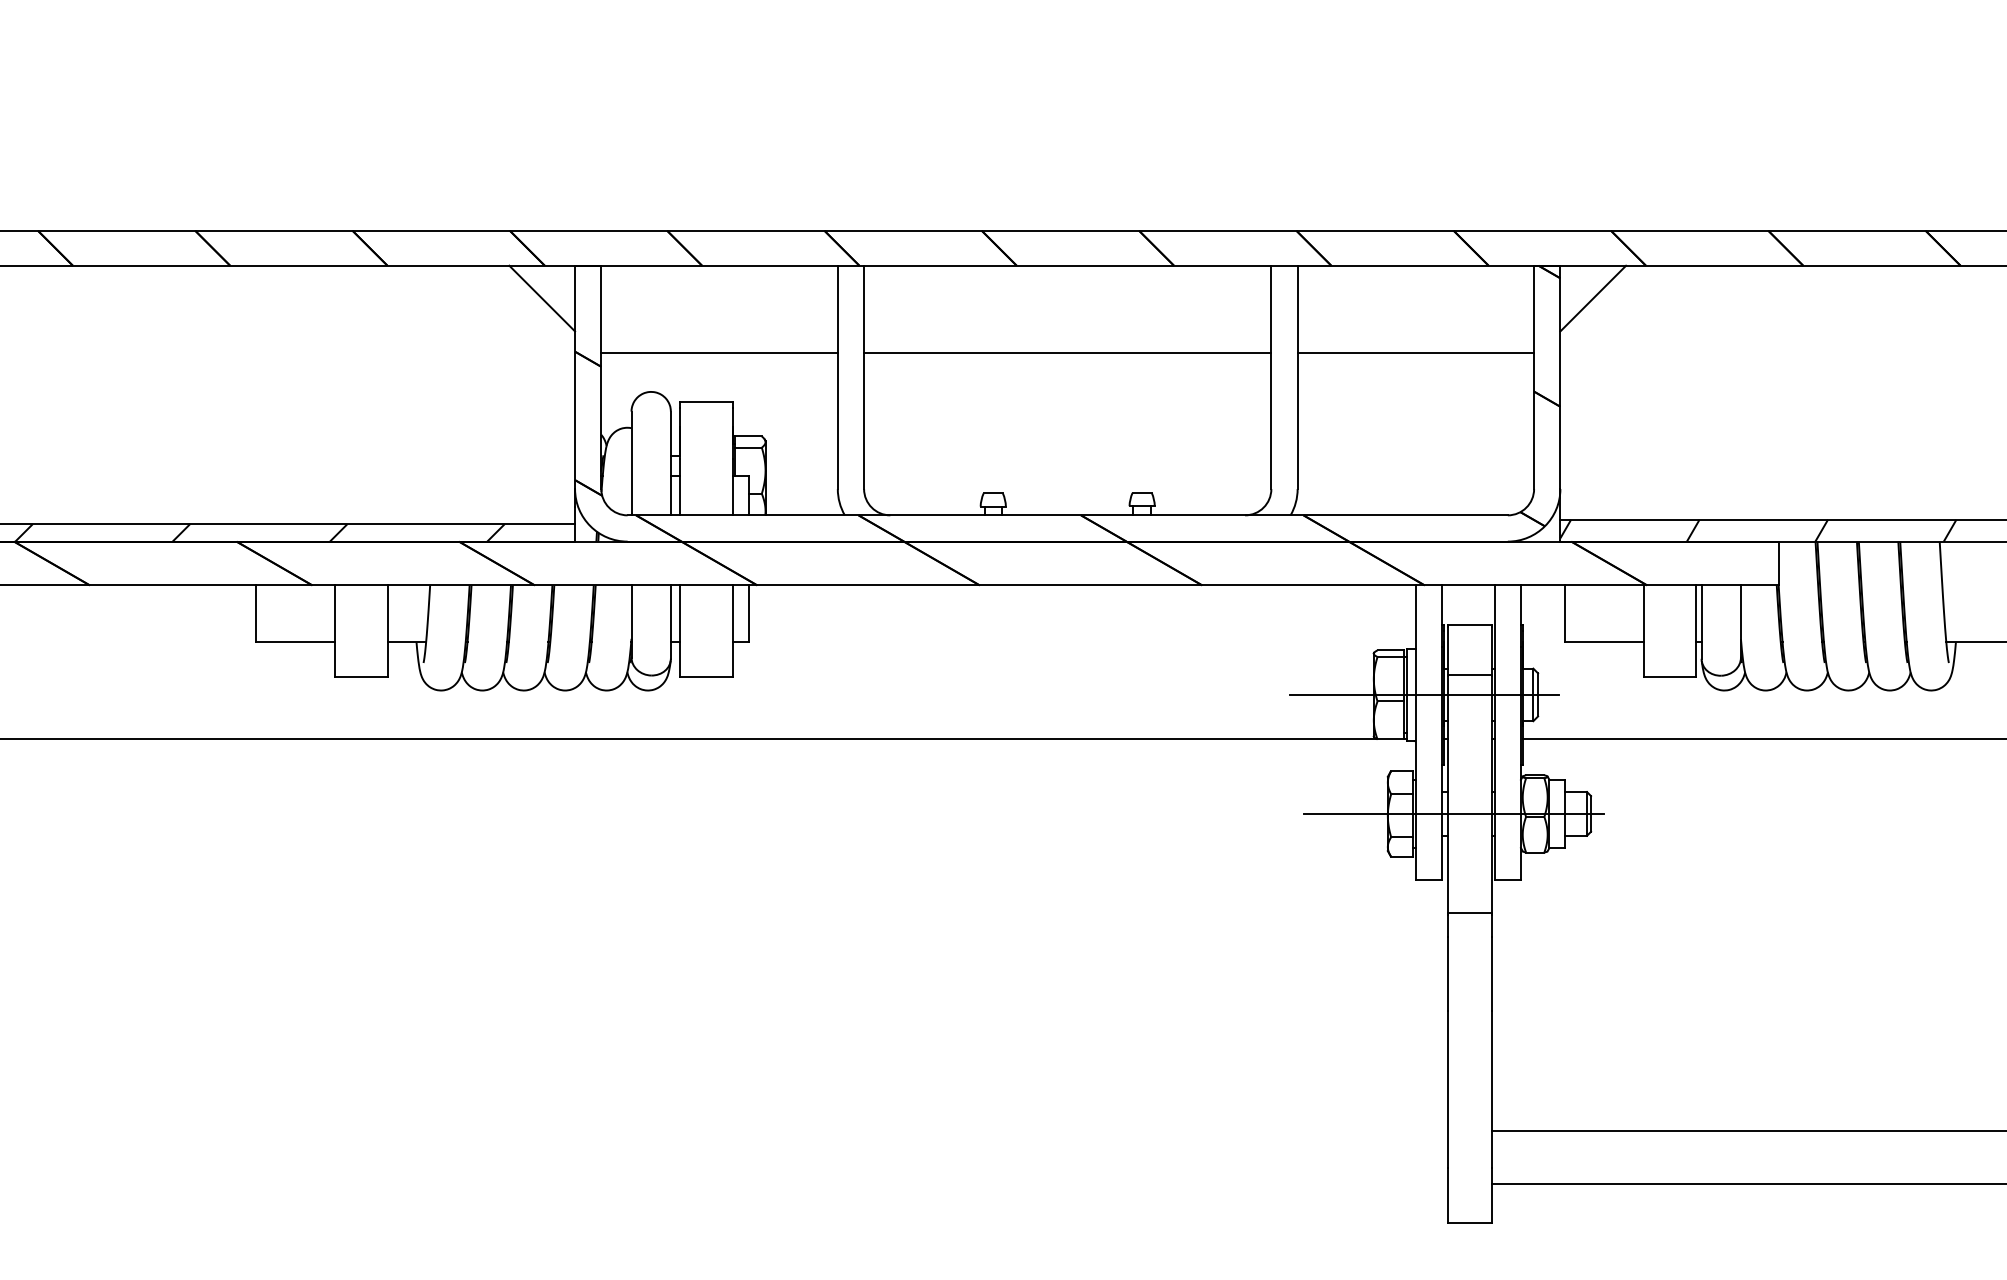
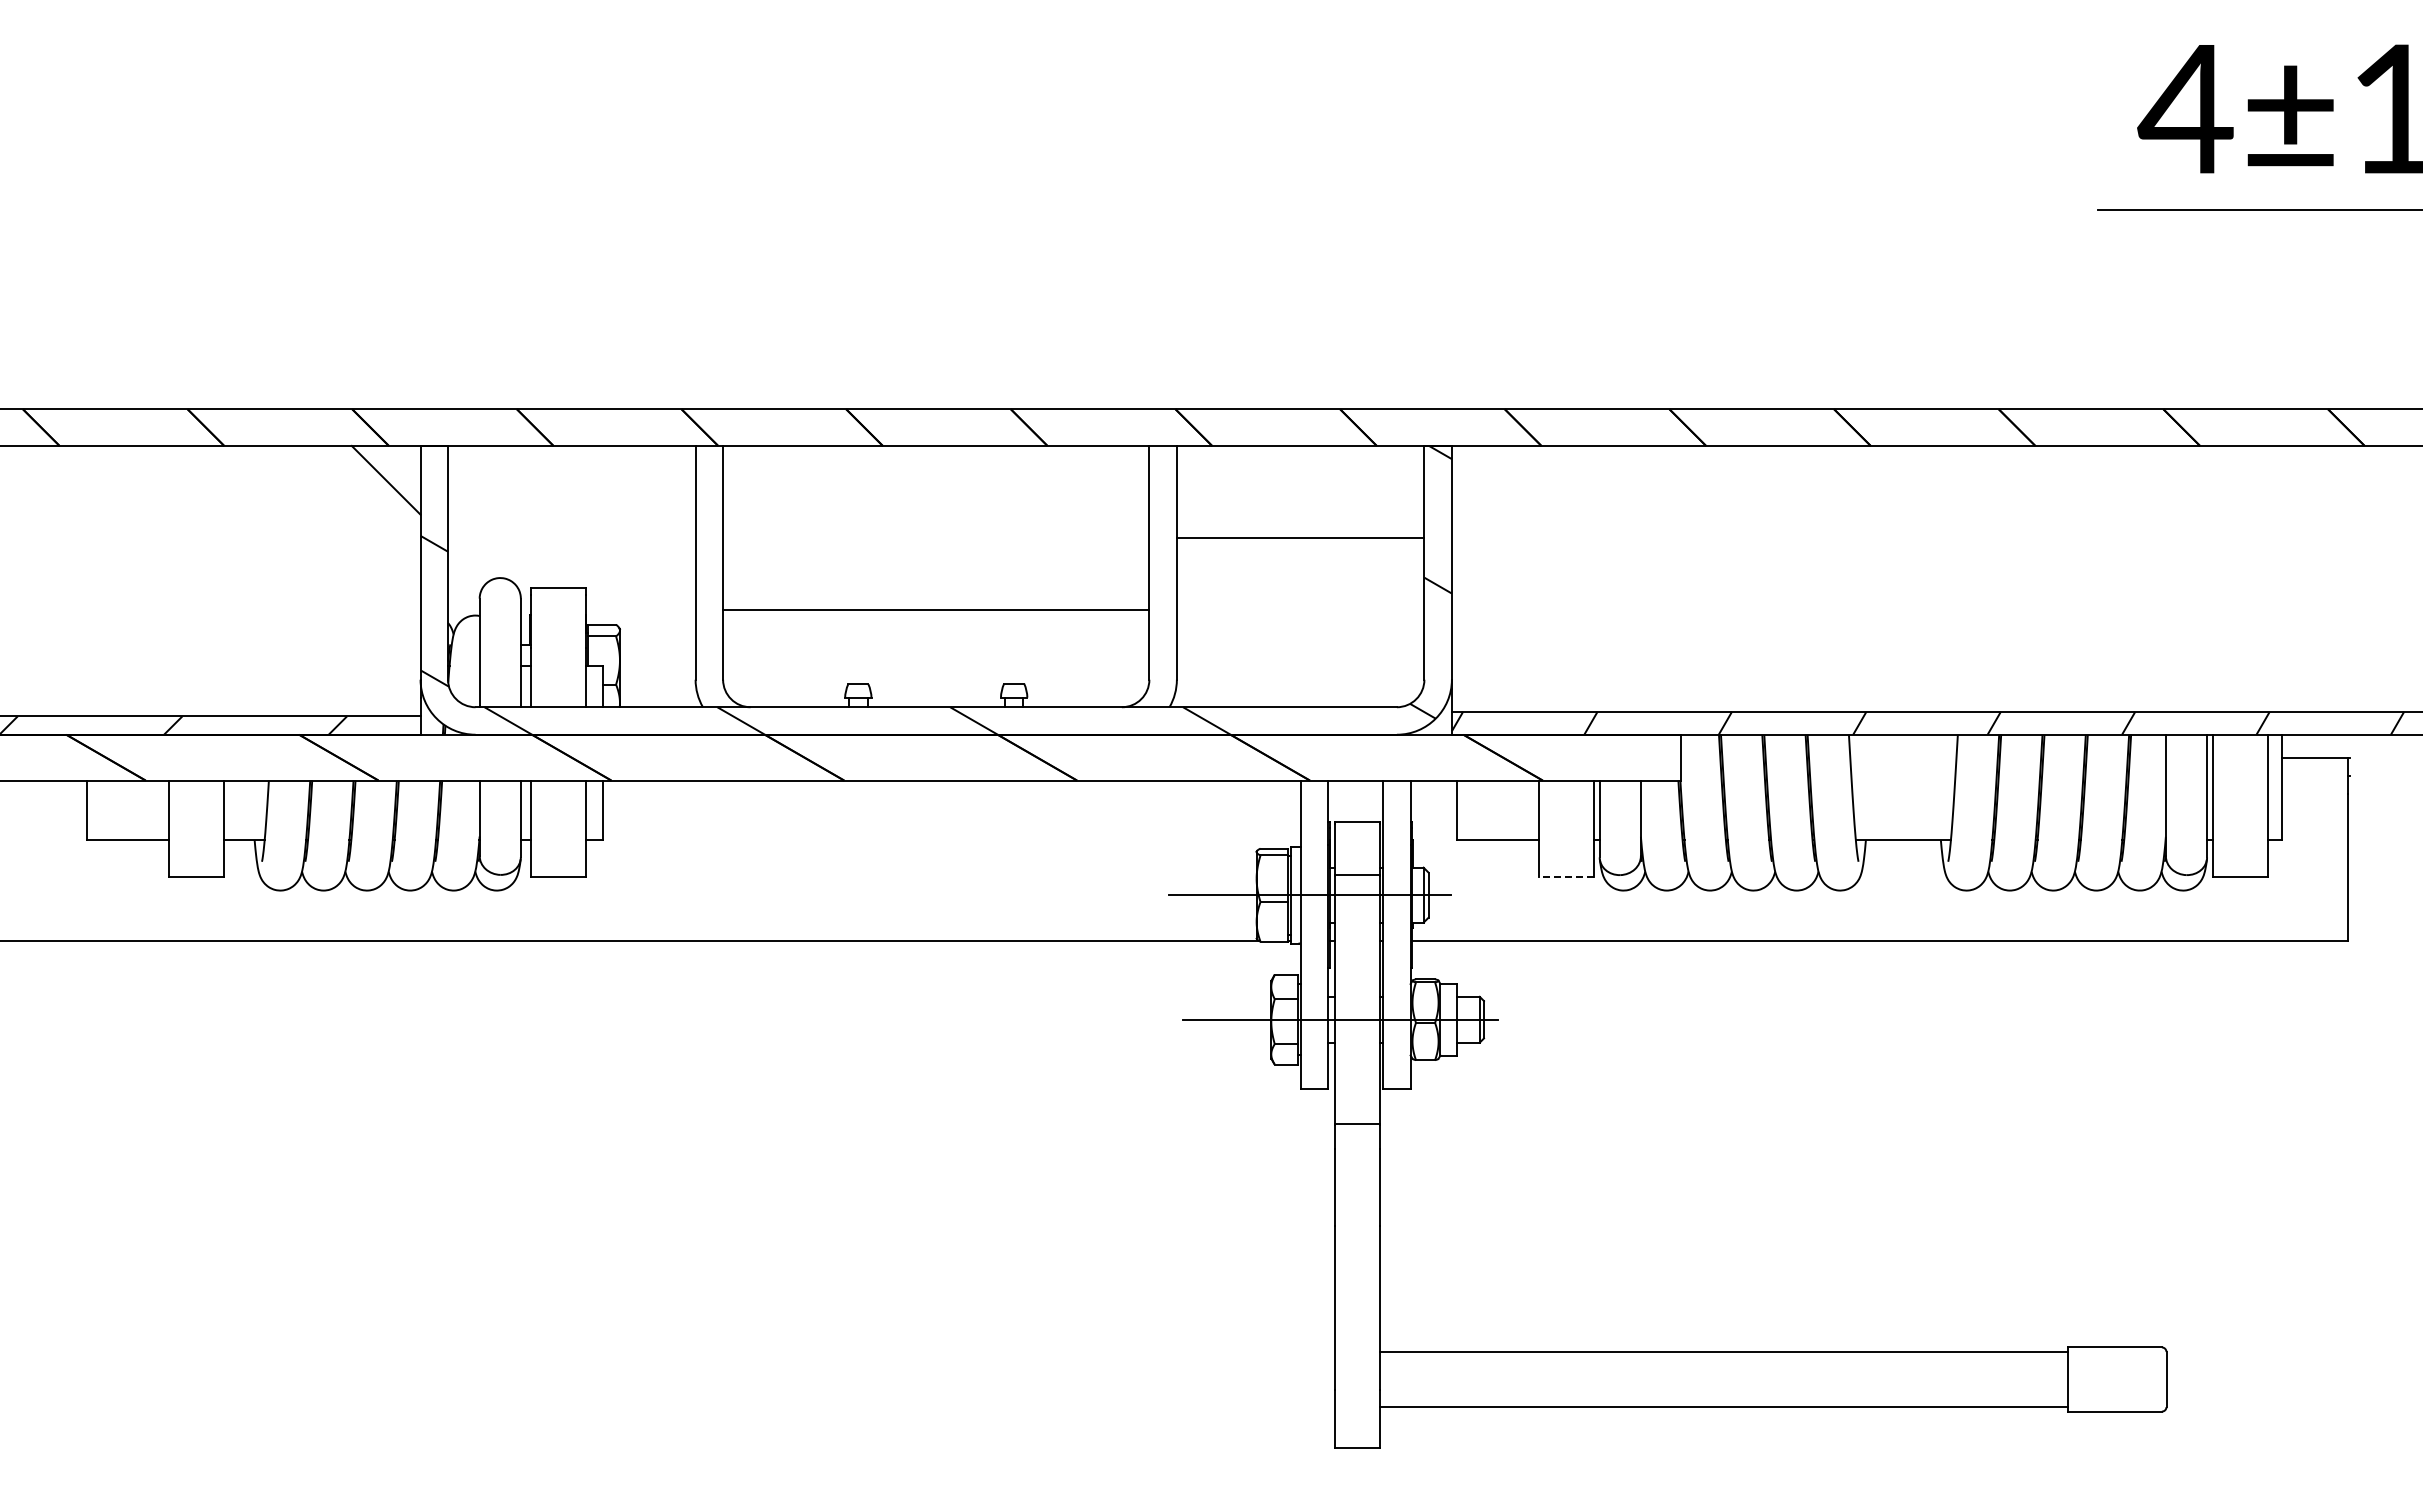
line: (1592, 297) -> (1485, 479), removed
line: (719, 353) -> (571, 537), removed
line: (1067, 353) -> (936, 609), moved
hatch: (1067, 402) -> (935, 589), removed
line: (1669, 677) -> (1566, 876), solid -> dashed

